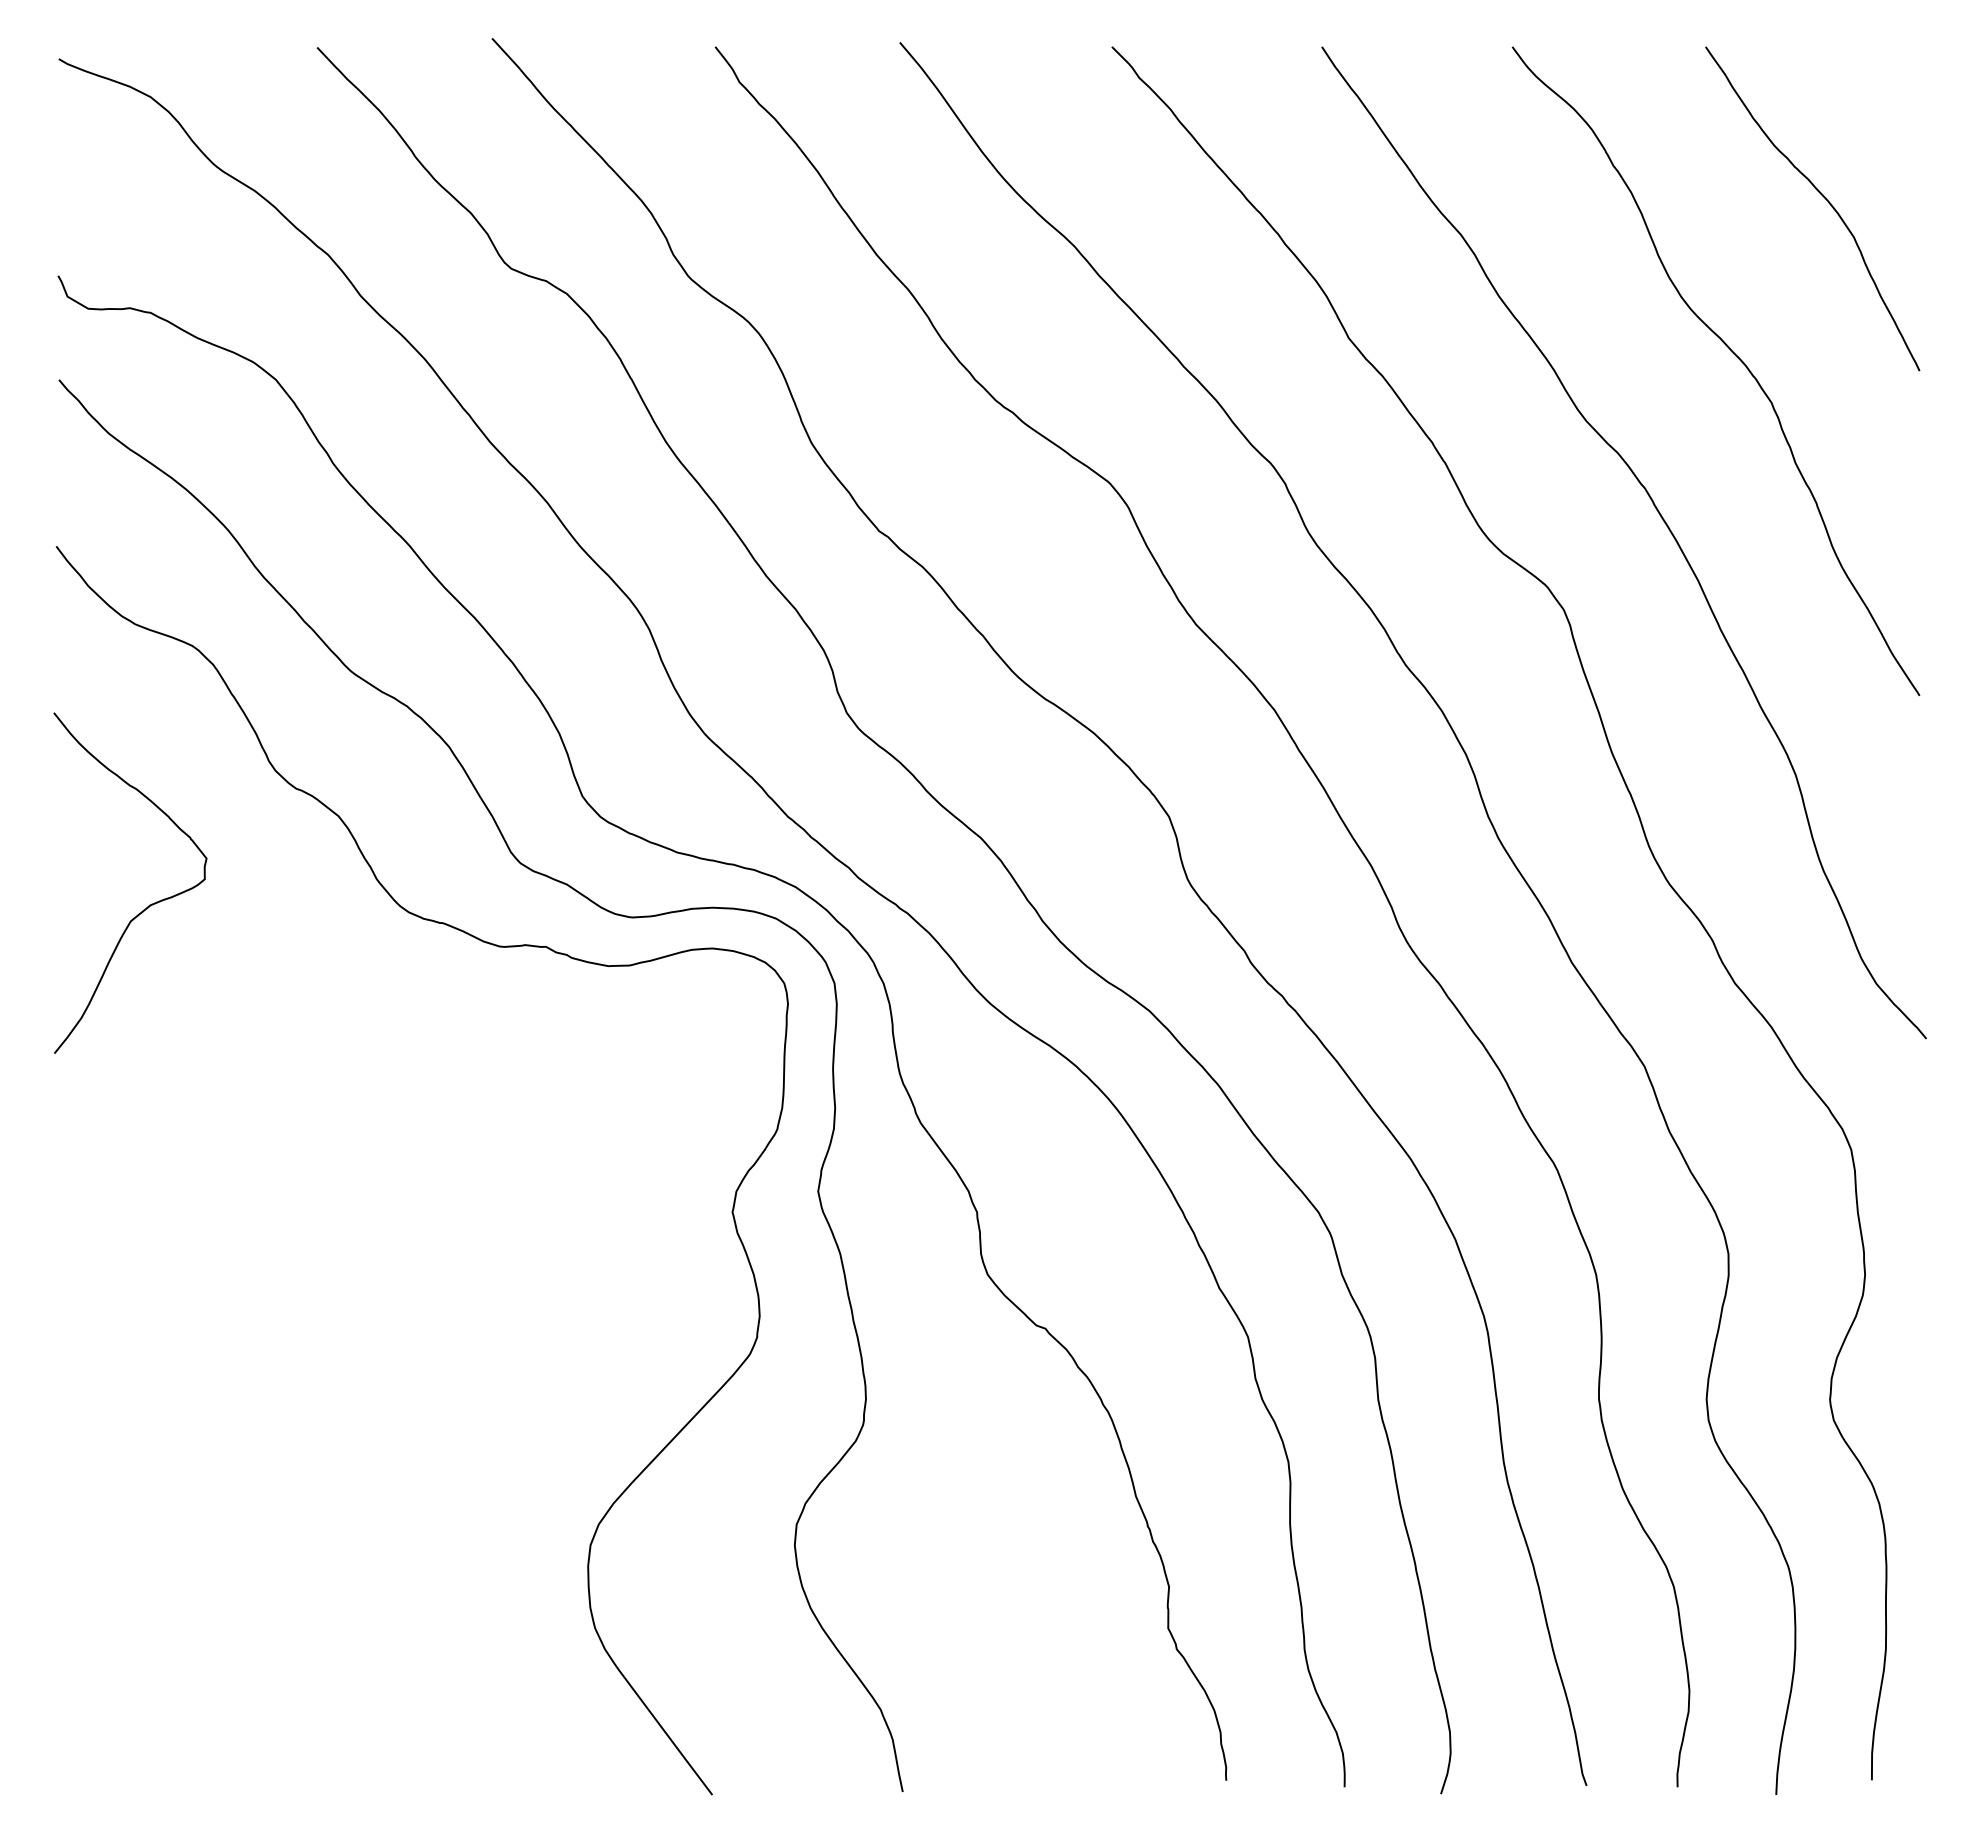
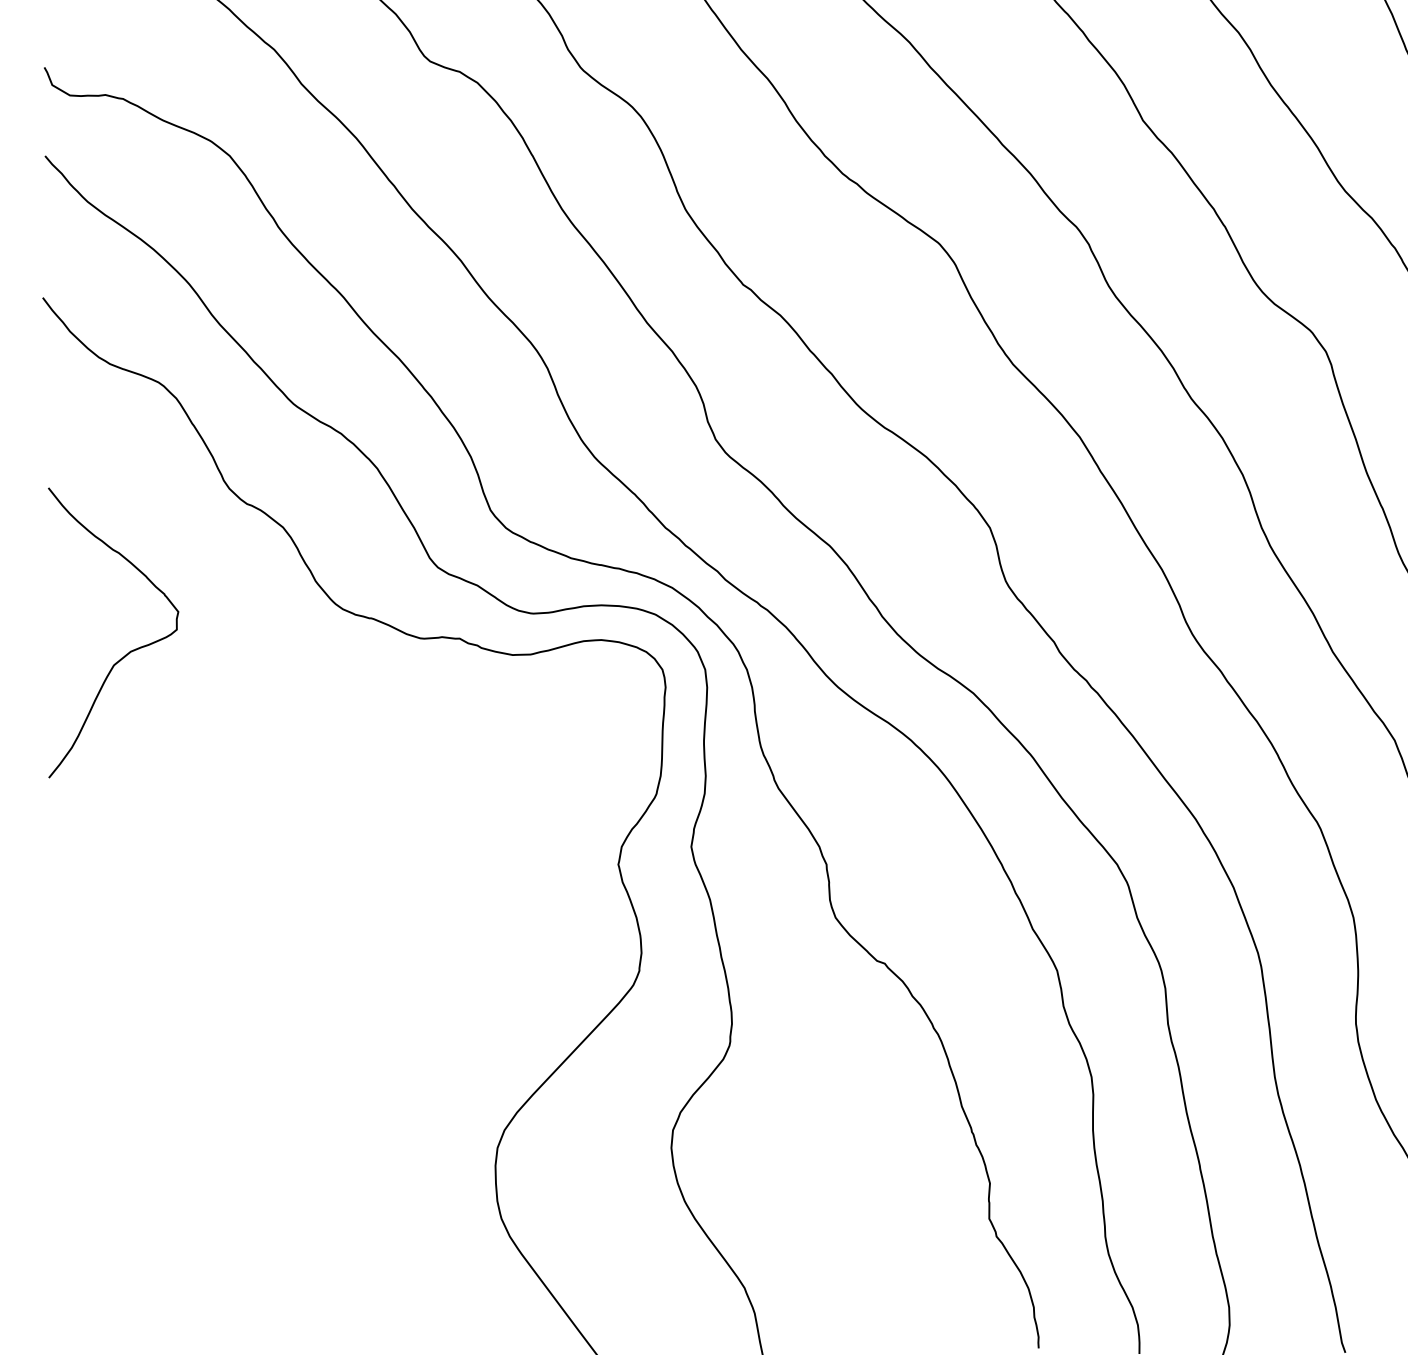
curve: (149, 904) -> (129, 651), moved

